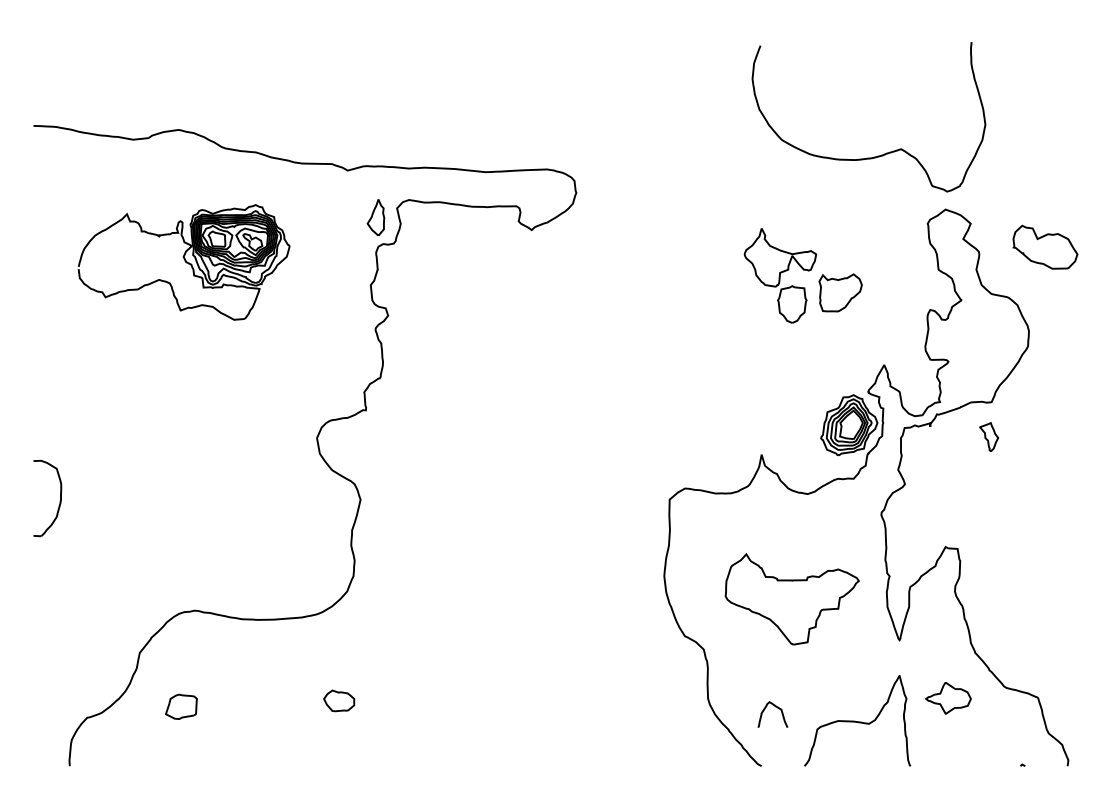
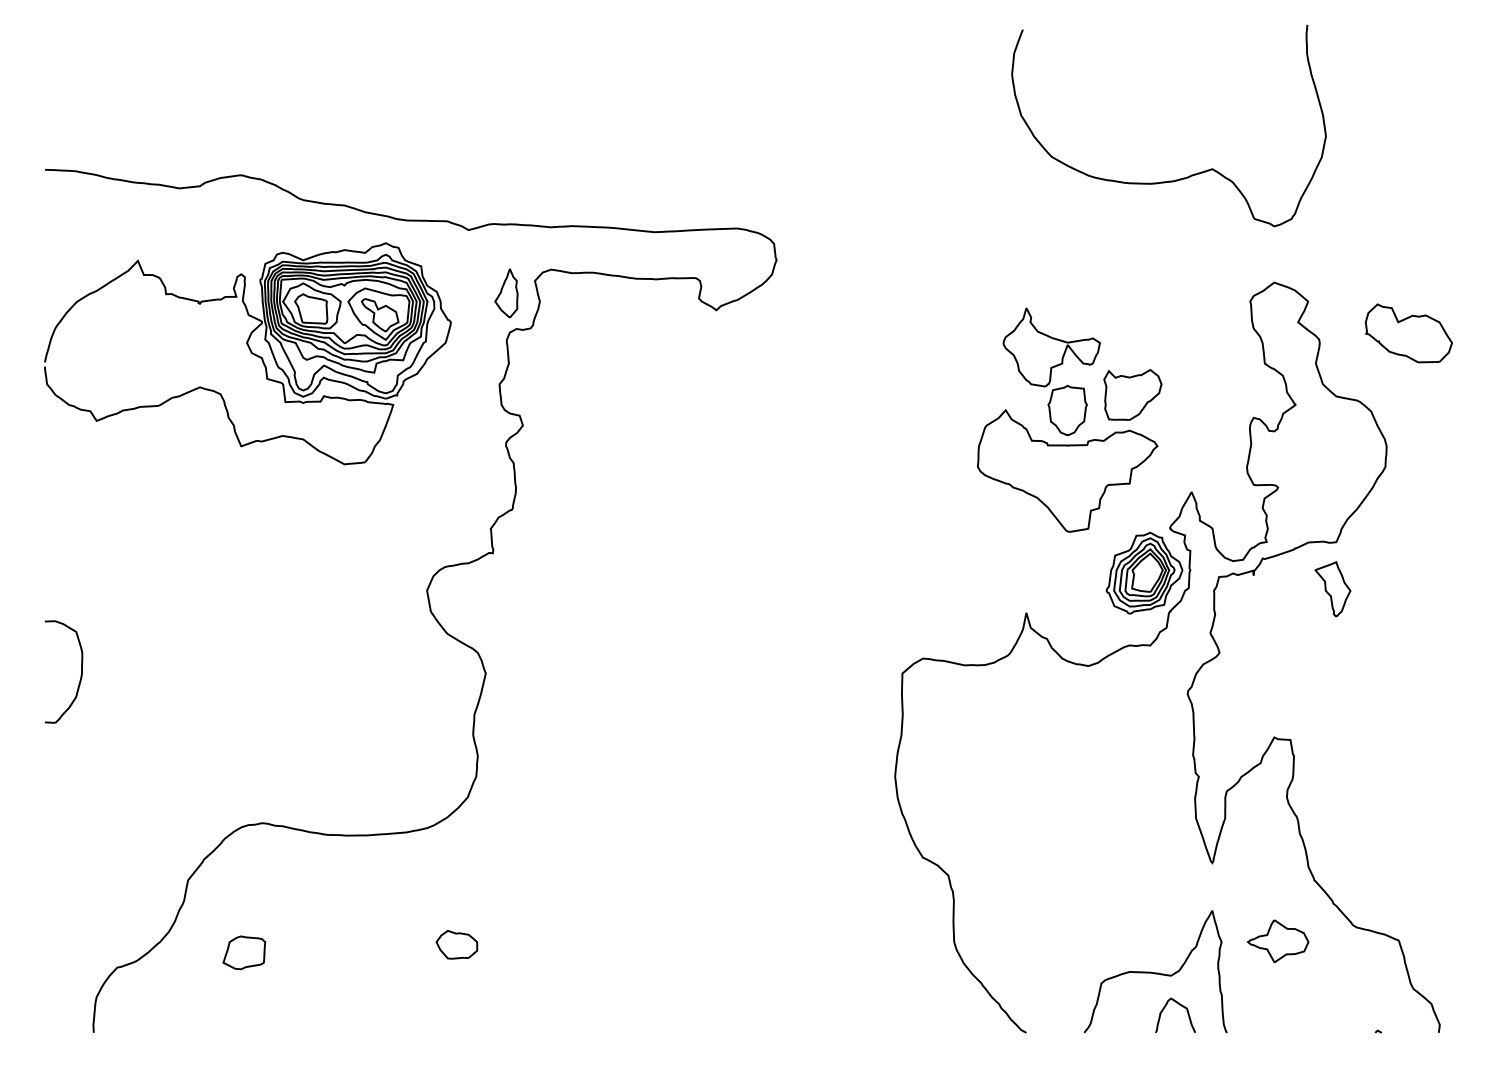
curve: (879, 155) -> (1183, 177), moved
part: (183, 262) -> (247, 353), size x1.43
part: (988, 437) -> (1332, 589), size x1.43
part: (792, 599) -> (1067, 470), moved
curve: (775, 707) -> (1179, 1005), moved

